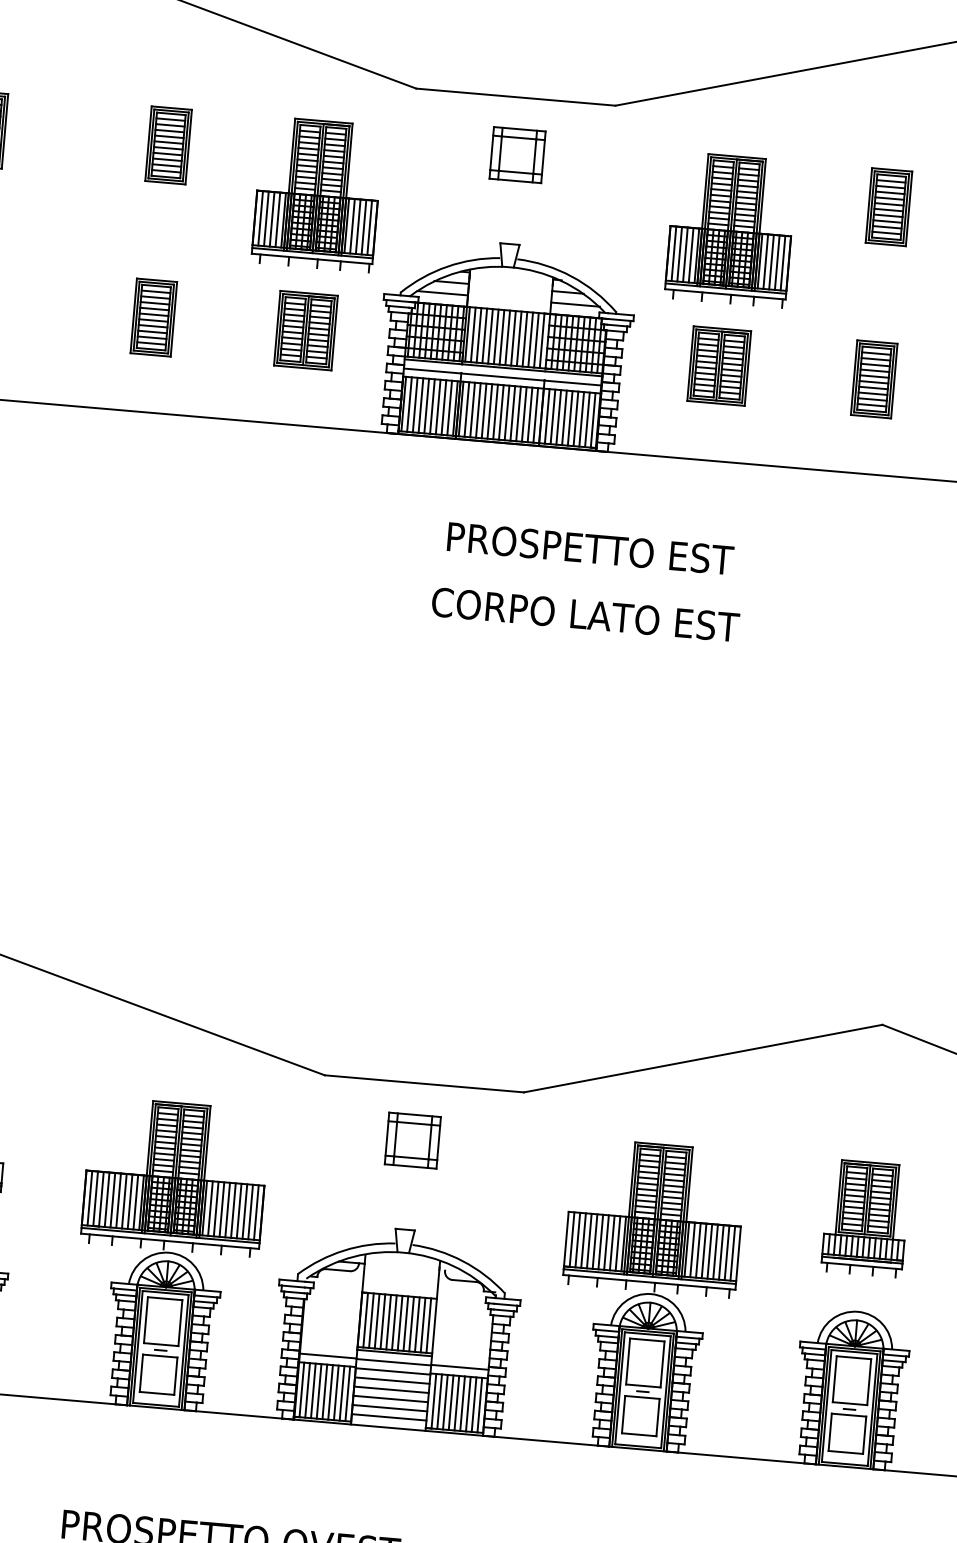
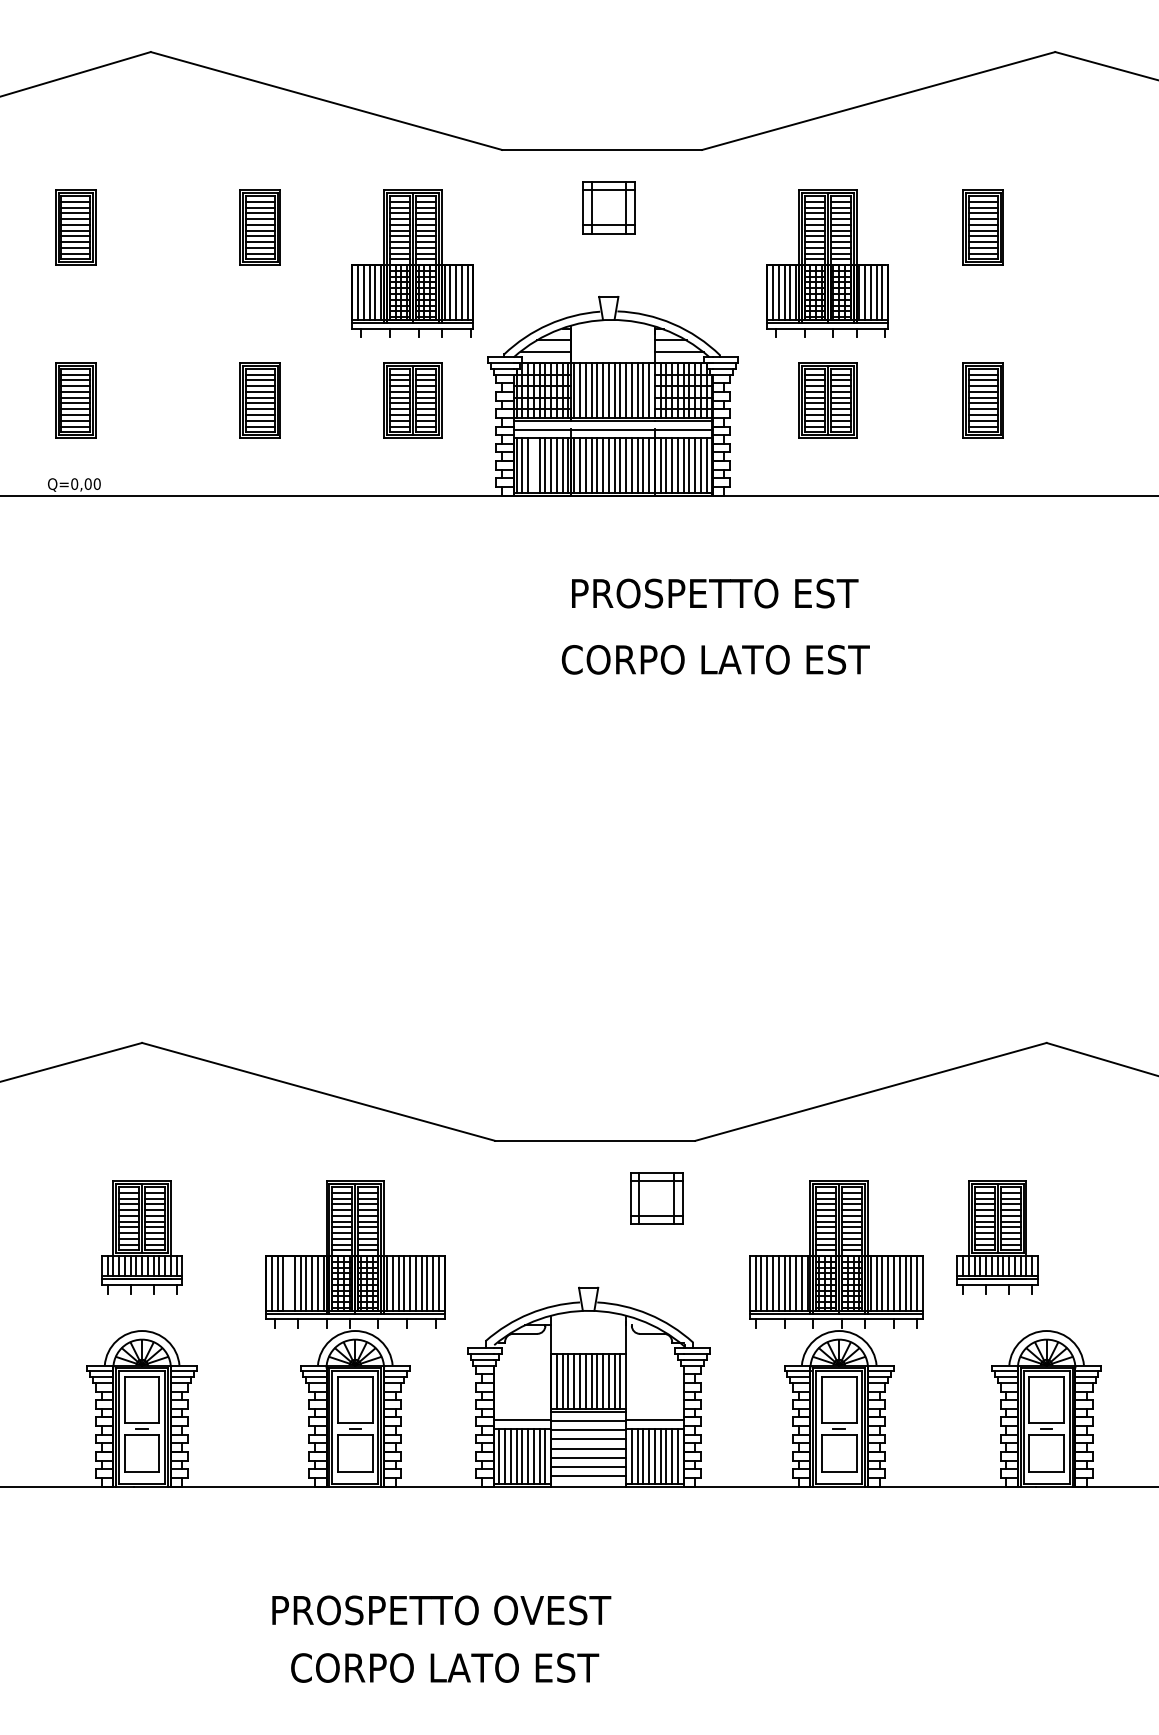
line: (420, 405) -> (533, 465), removed
part: (412, 1140) -> (656, 1198), moved
line: (107, 1199) -> (289, 1283), removed
part: (865, 1218) -> (997, 1237), moved

